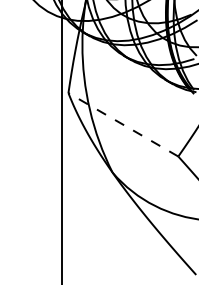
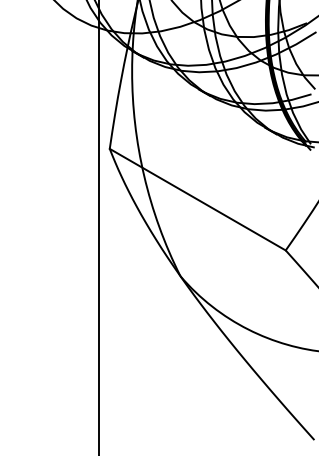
line: (122, 124) -> (196, 199), dashed -> solid

